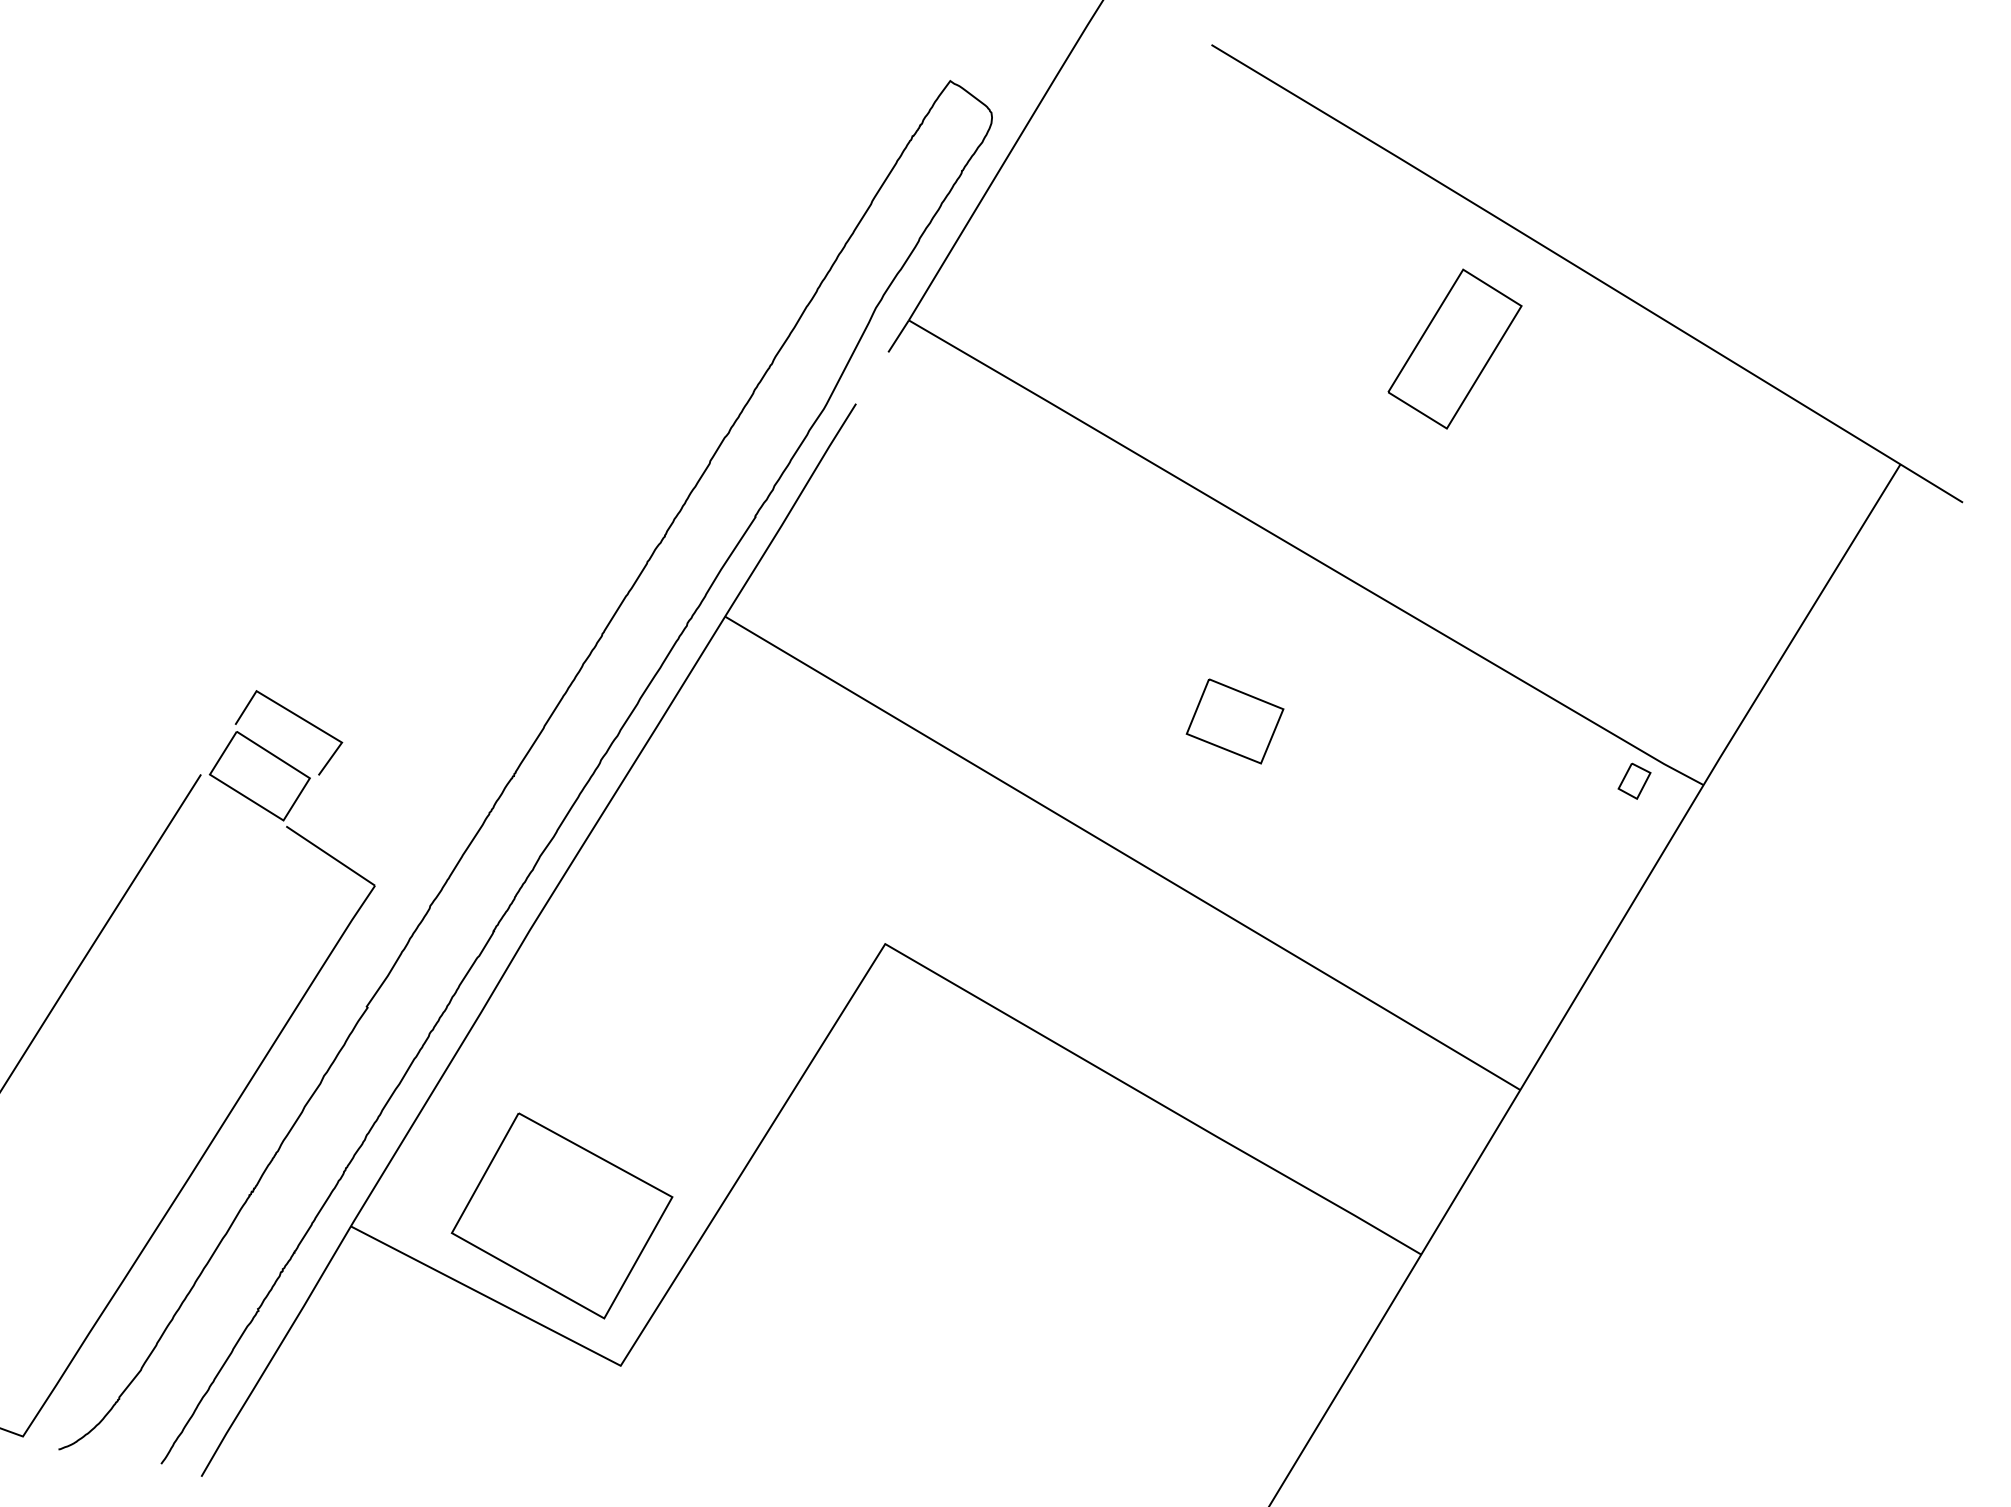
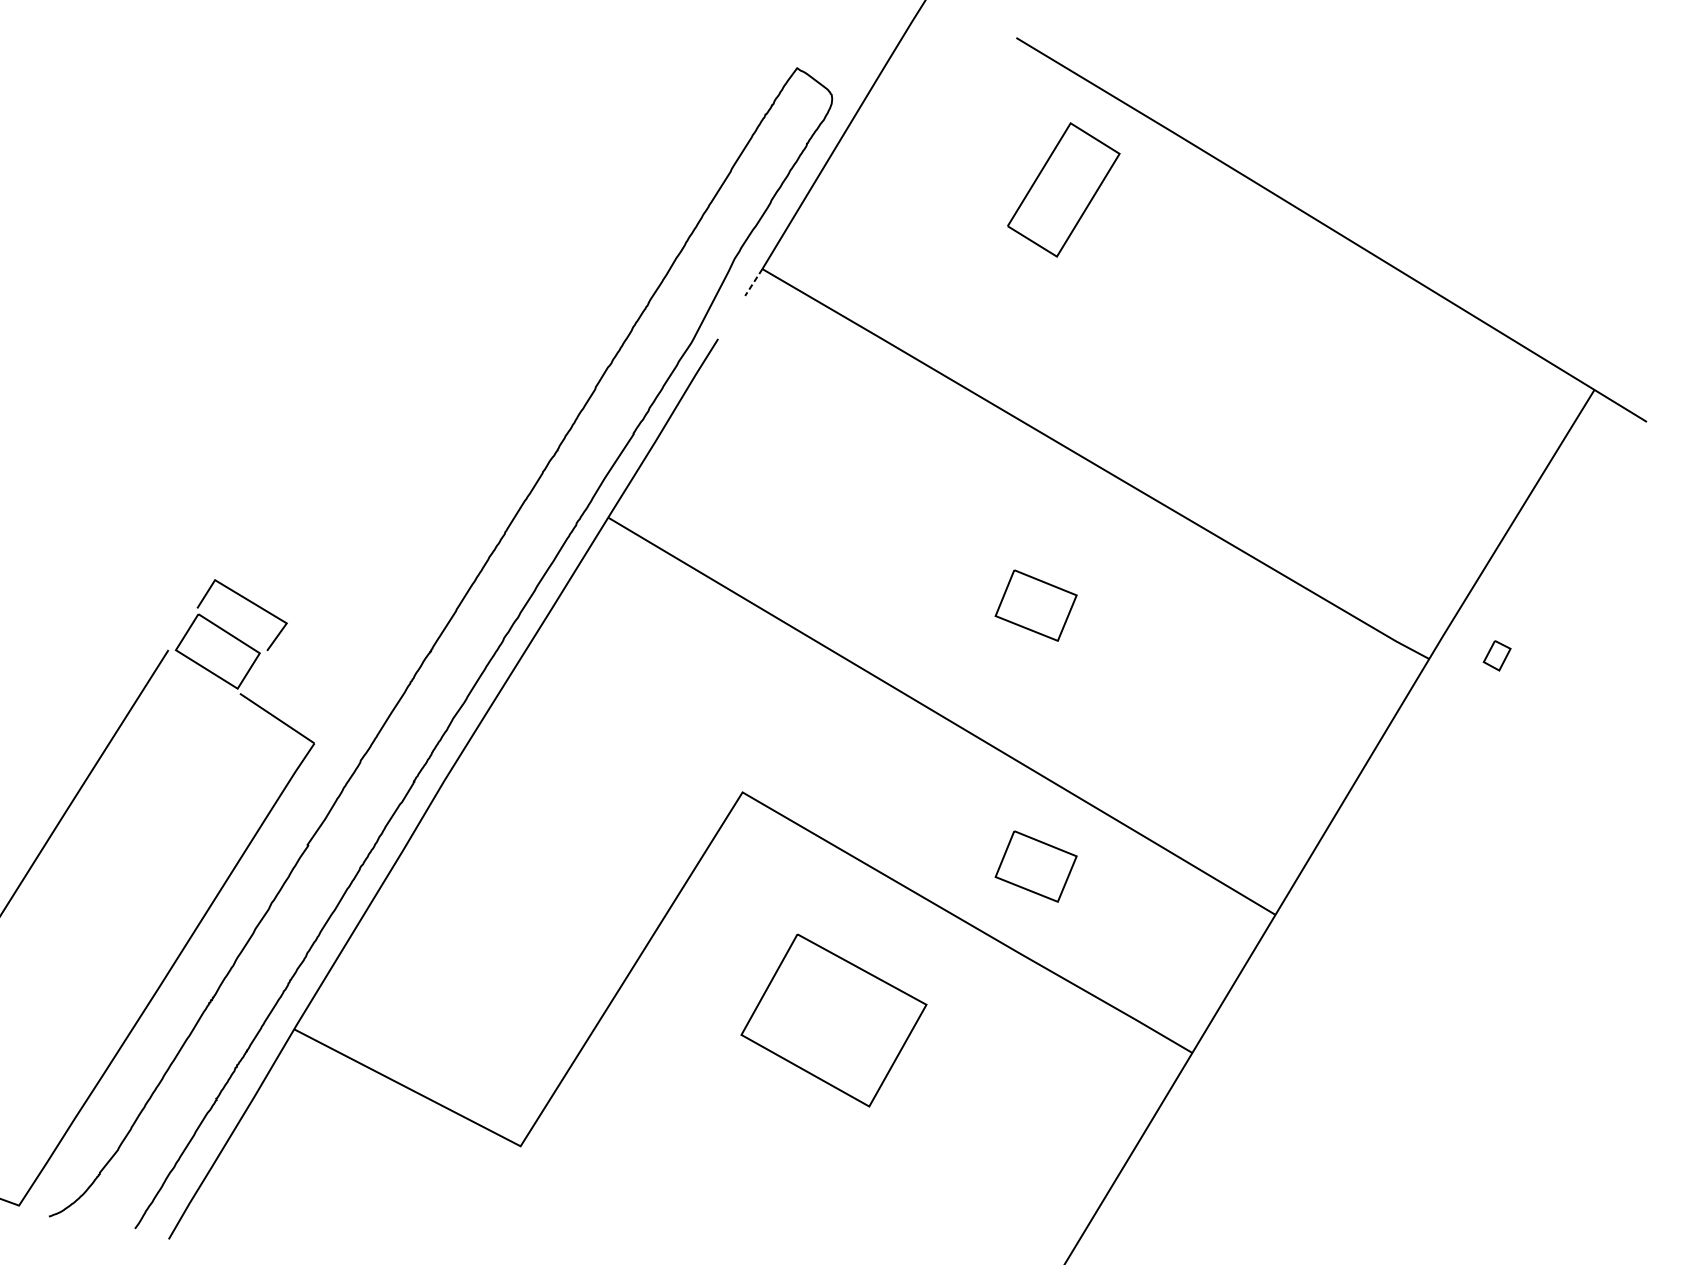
line: (898, 336) -> (753, 282), solid -> dashed
part: (1454, 348) -> (1063, 189), moved
part: (1634, 780) -> (1497, 655), moved
part: (1234, 1032) -> (1035, 866), added
part: (561, 1215) -> (833, 1020), moved

